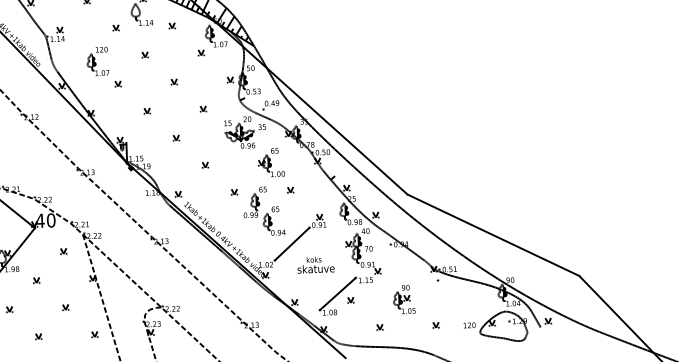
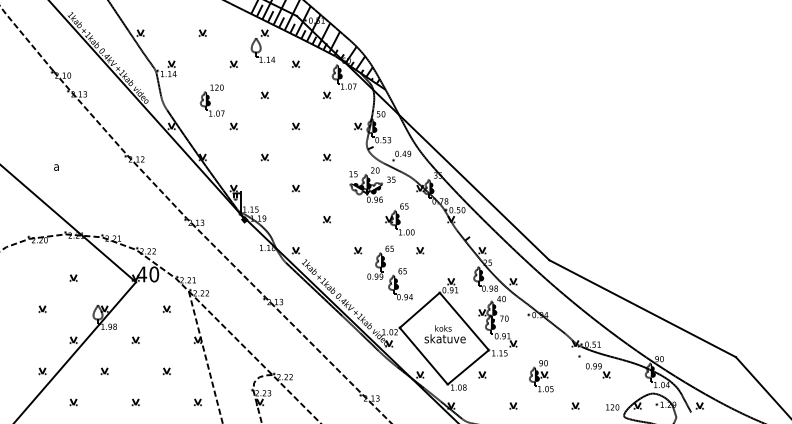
line: (332, 252) -> (463, 321), added
line: (297, 284) -> (423, 355), added
part: (455, 292) -> (598, 370), added

